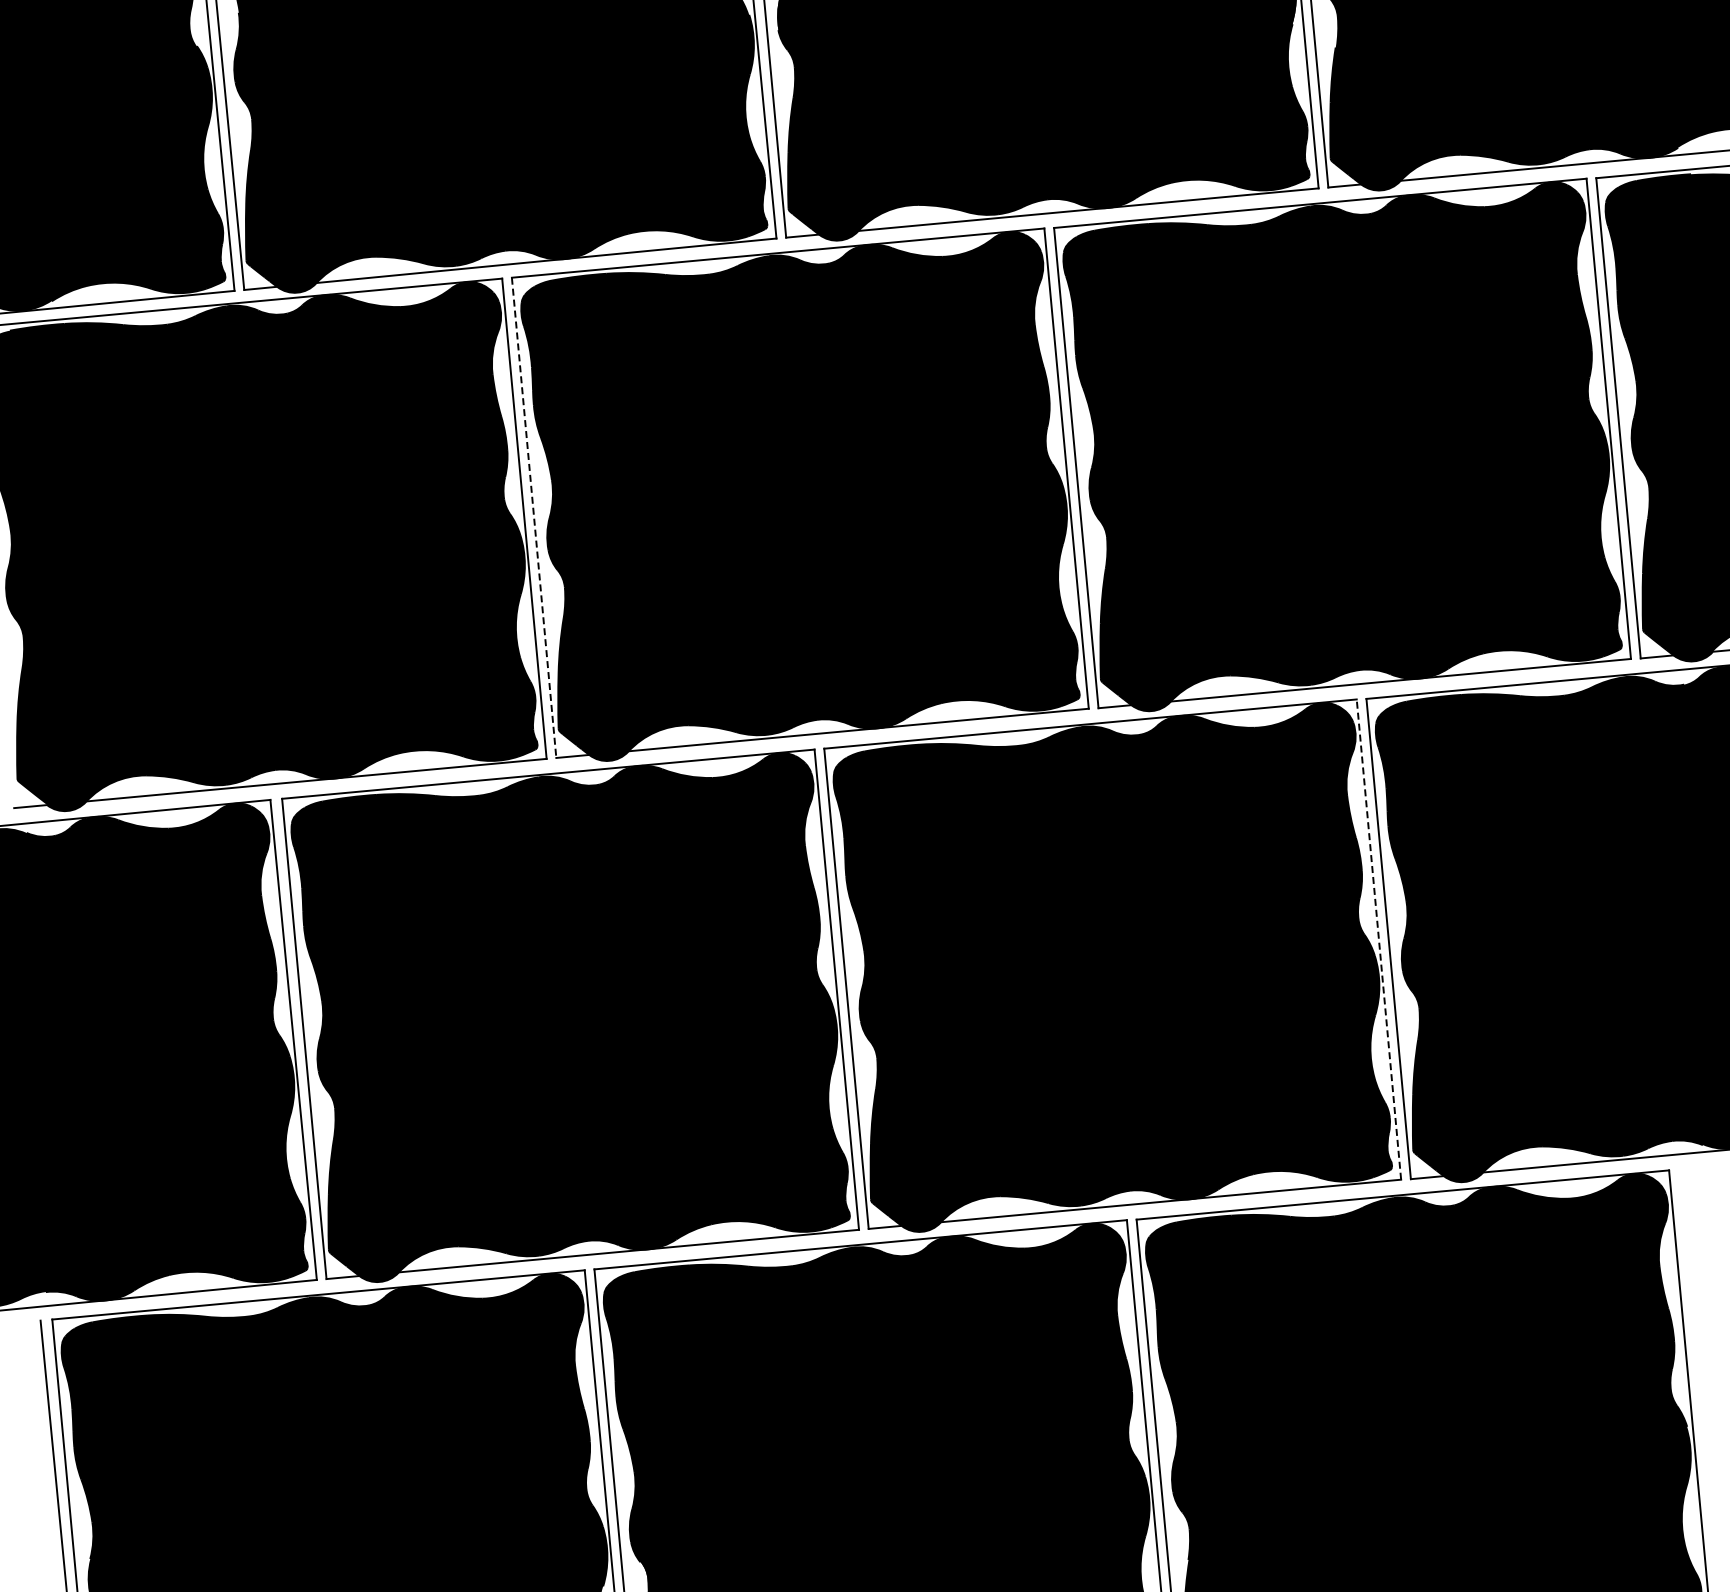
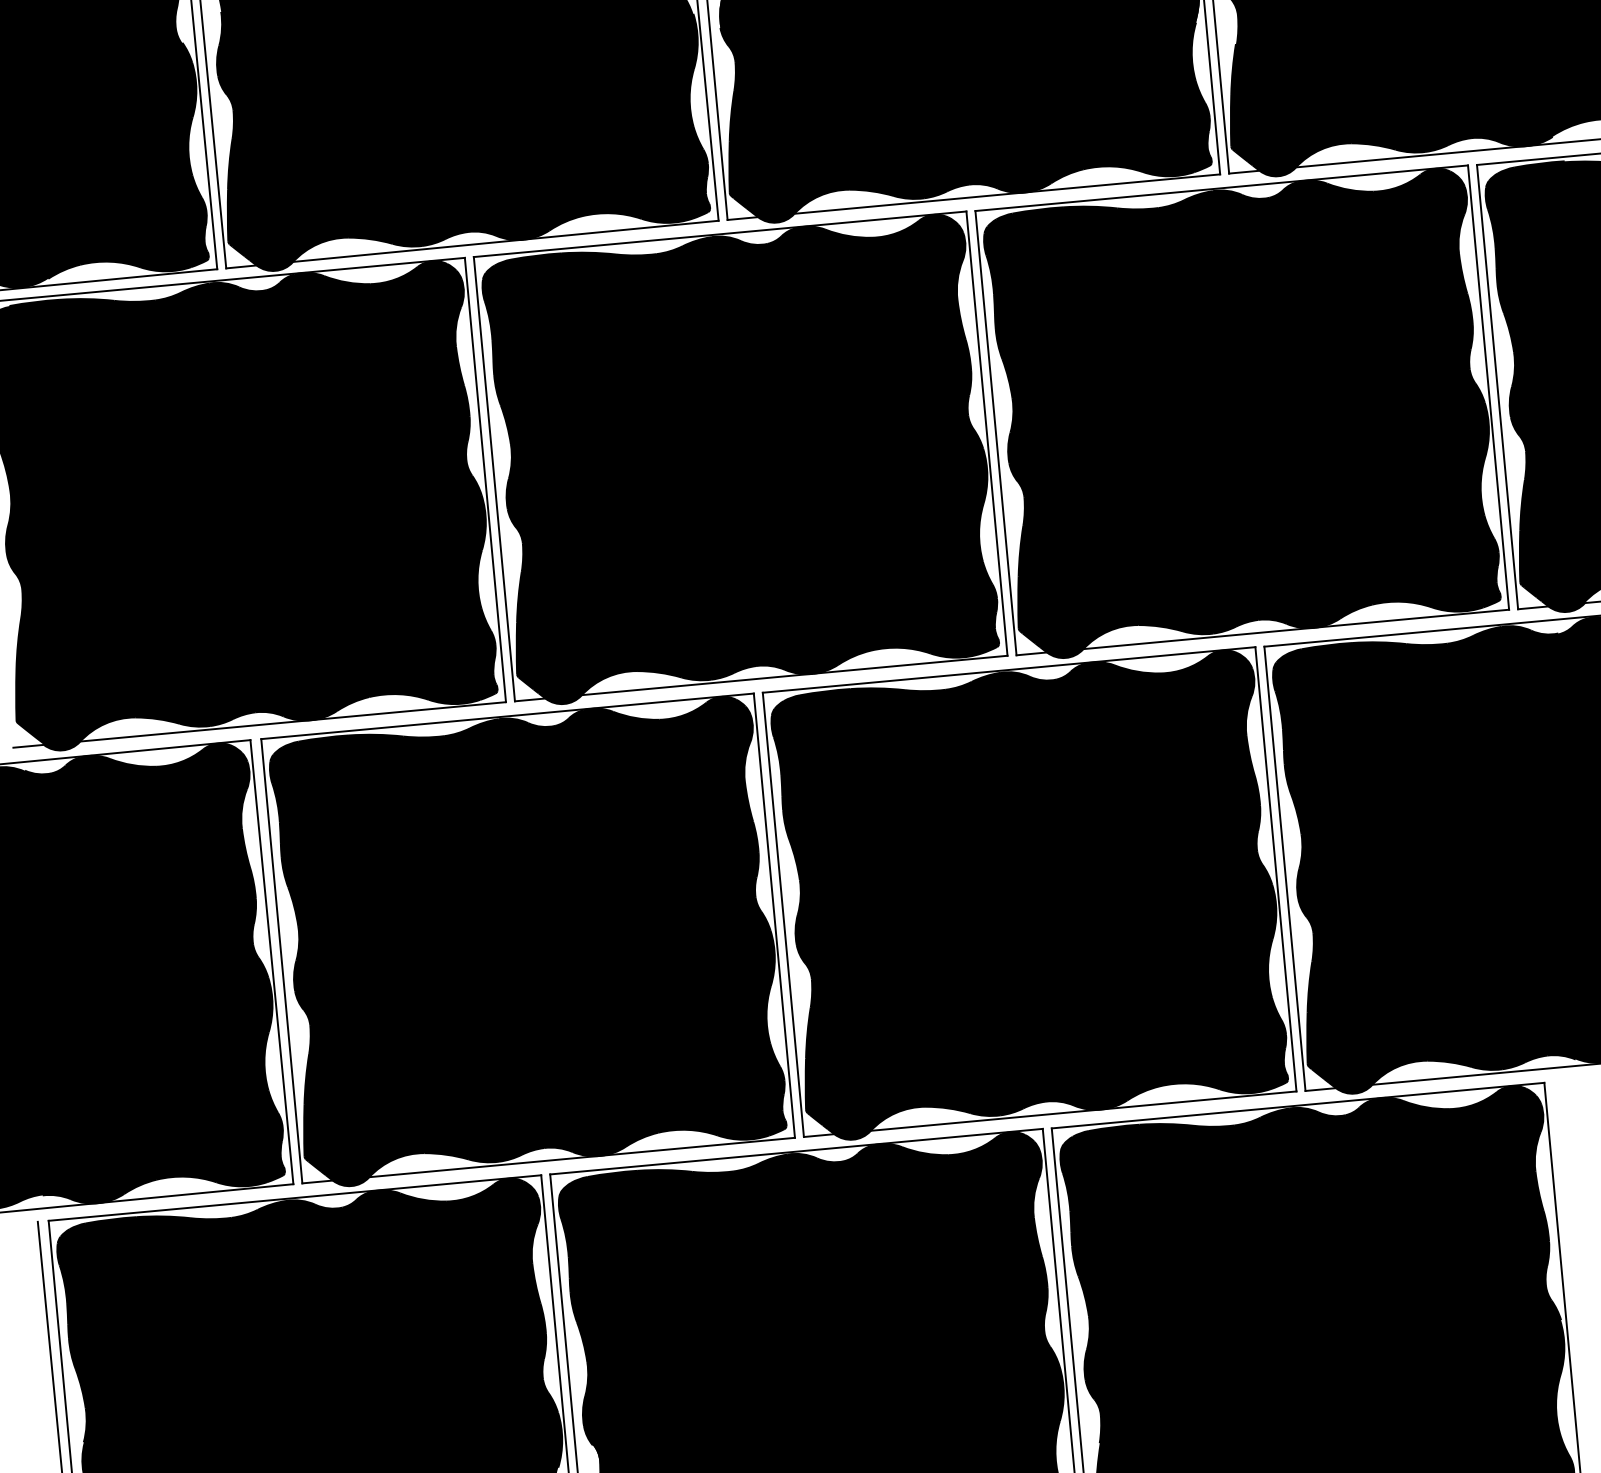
line: (534, 518) -> (494, 479), dashed -> solid
line: (1378, 939) -> (1275, 869), dashed -> solid

